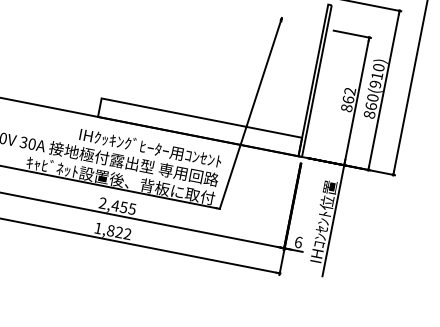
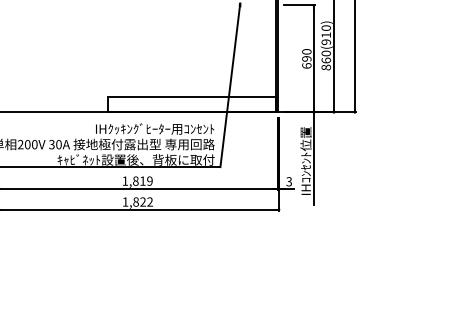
text: (348, 99) -> (306, 58), 862 -> 690
text: (117, 205) -> (137, 180), 2,455 -> 1,819
text: (298, 242) -> (289, 181), 6 -> 3

